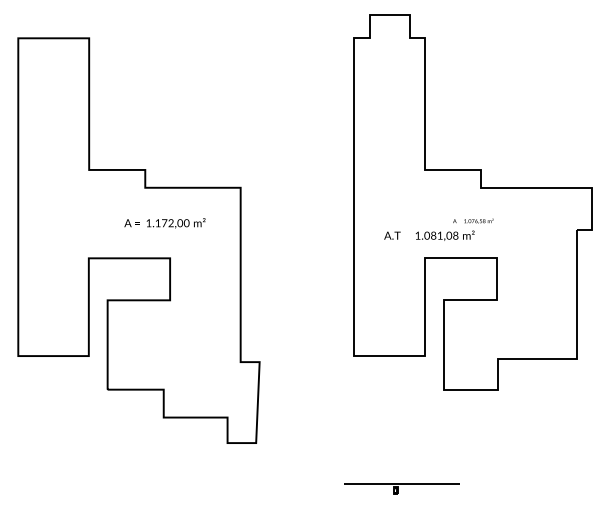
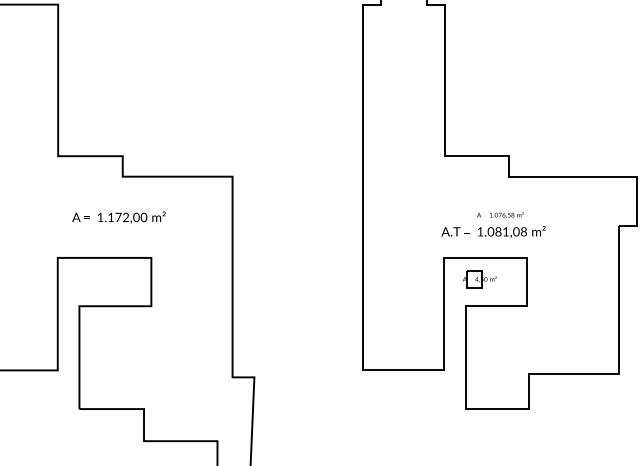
text: (164, 223) -> (118, 217), moved
text: (429, 235) -> (493, 231), moved
part: (454, 276) -> (478, 278), added

